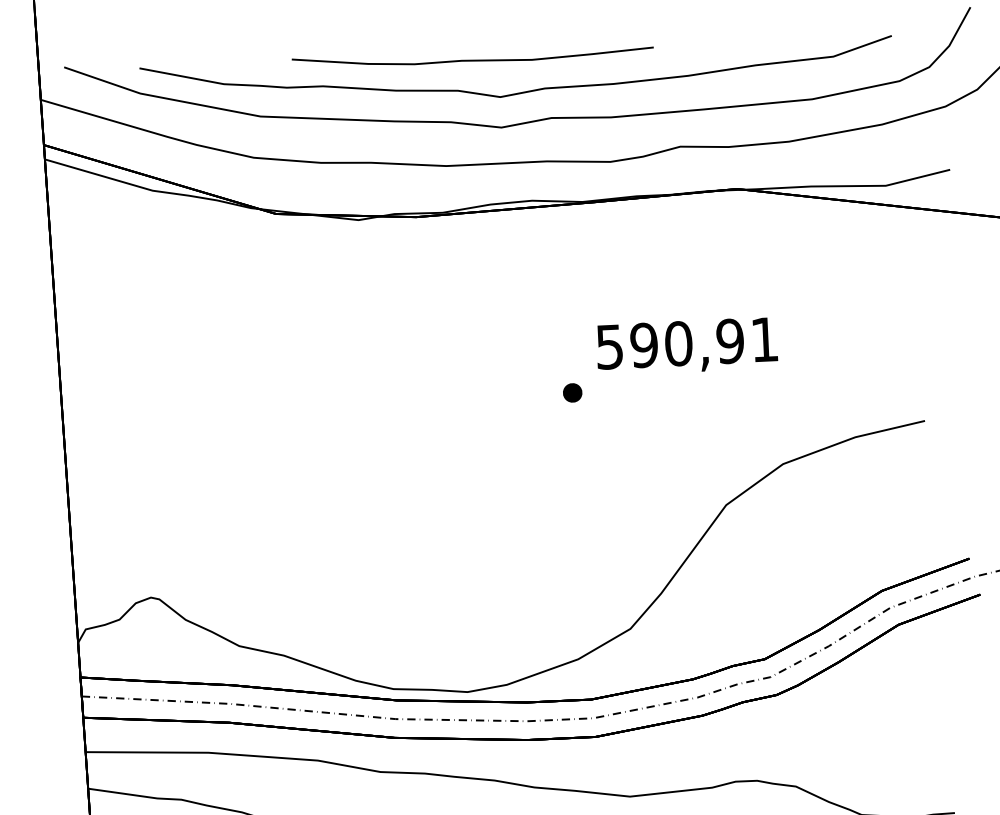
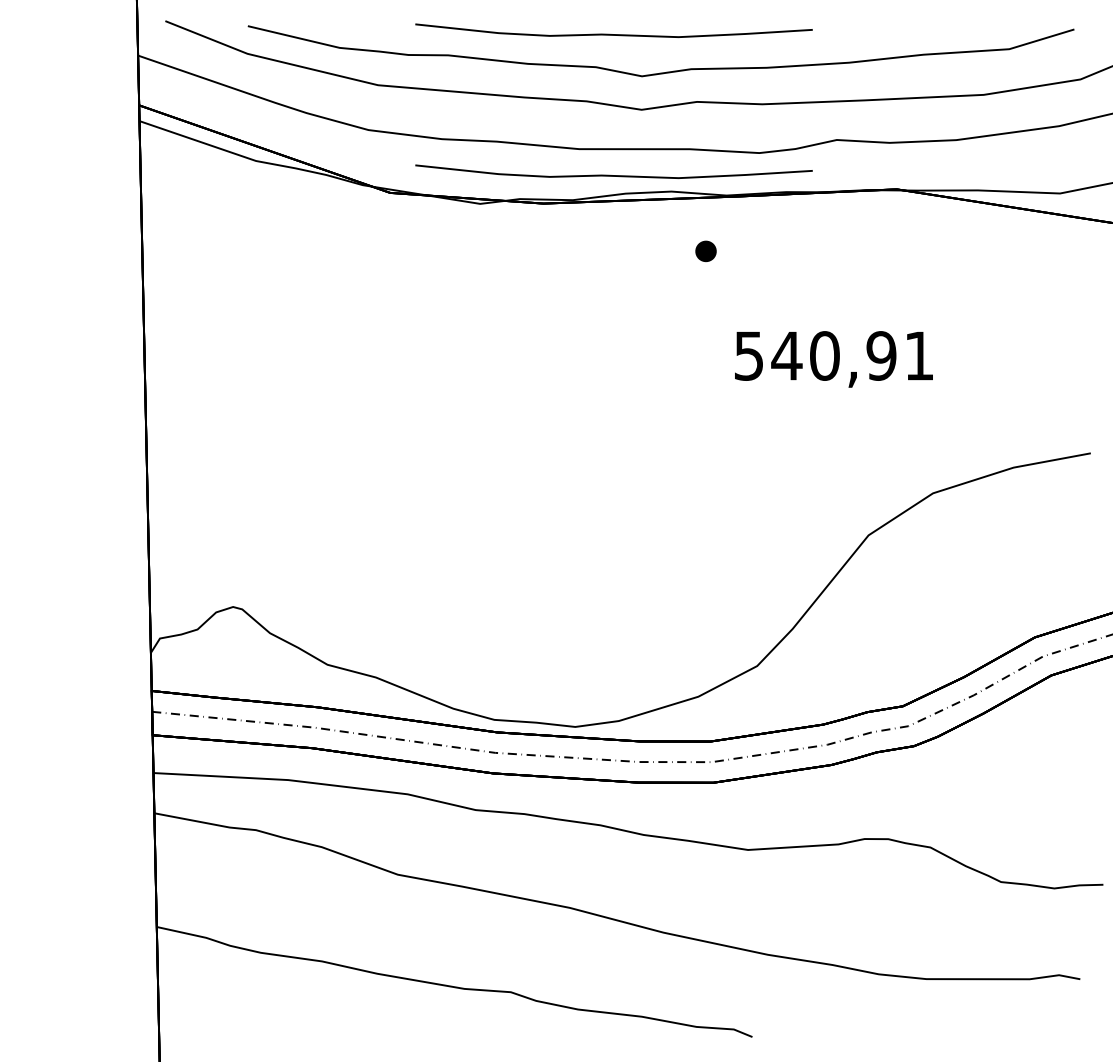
curve: (478, 188) -> (613, 175), added
text: (643, 344) -> (786, 355), 590,91 -> 540,91
part: (572, 393) -> (705, 251), moved

